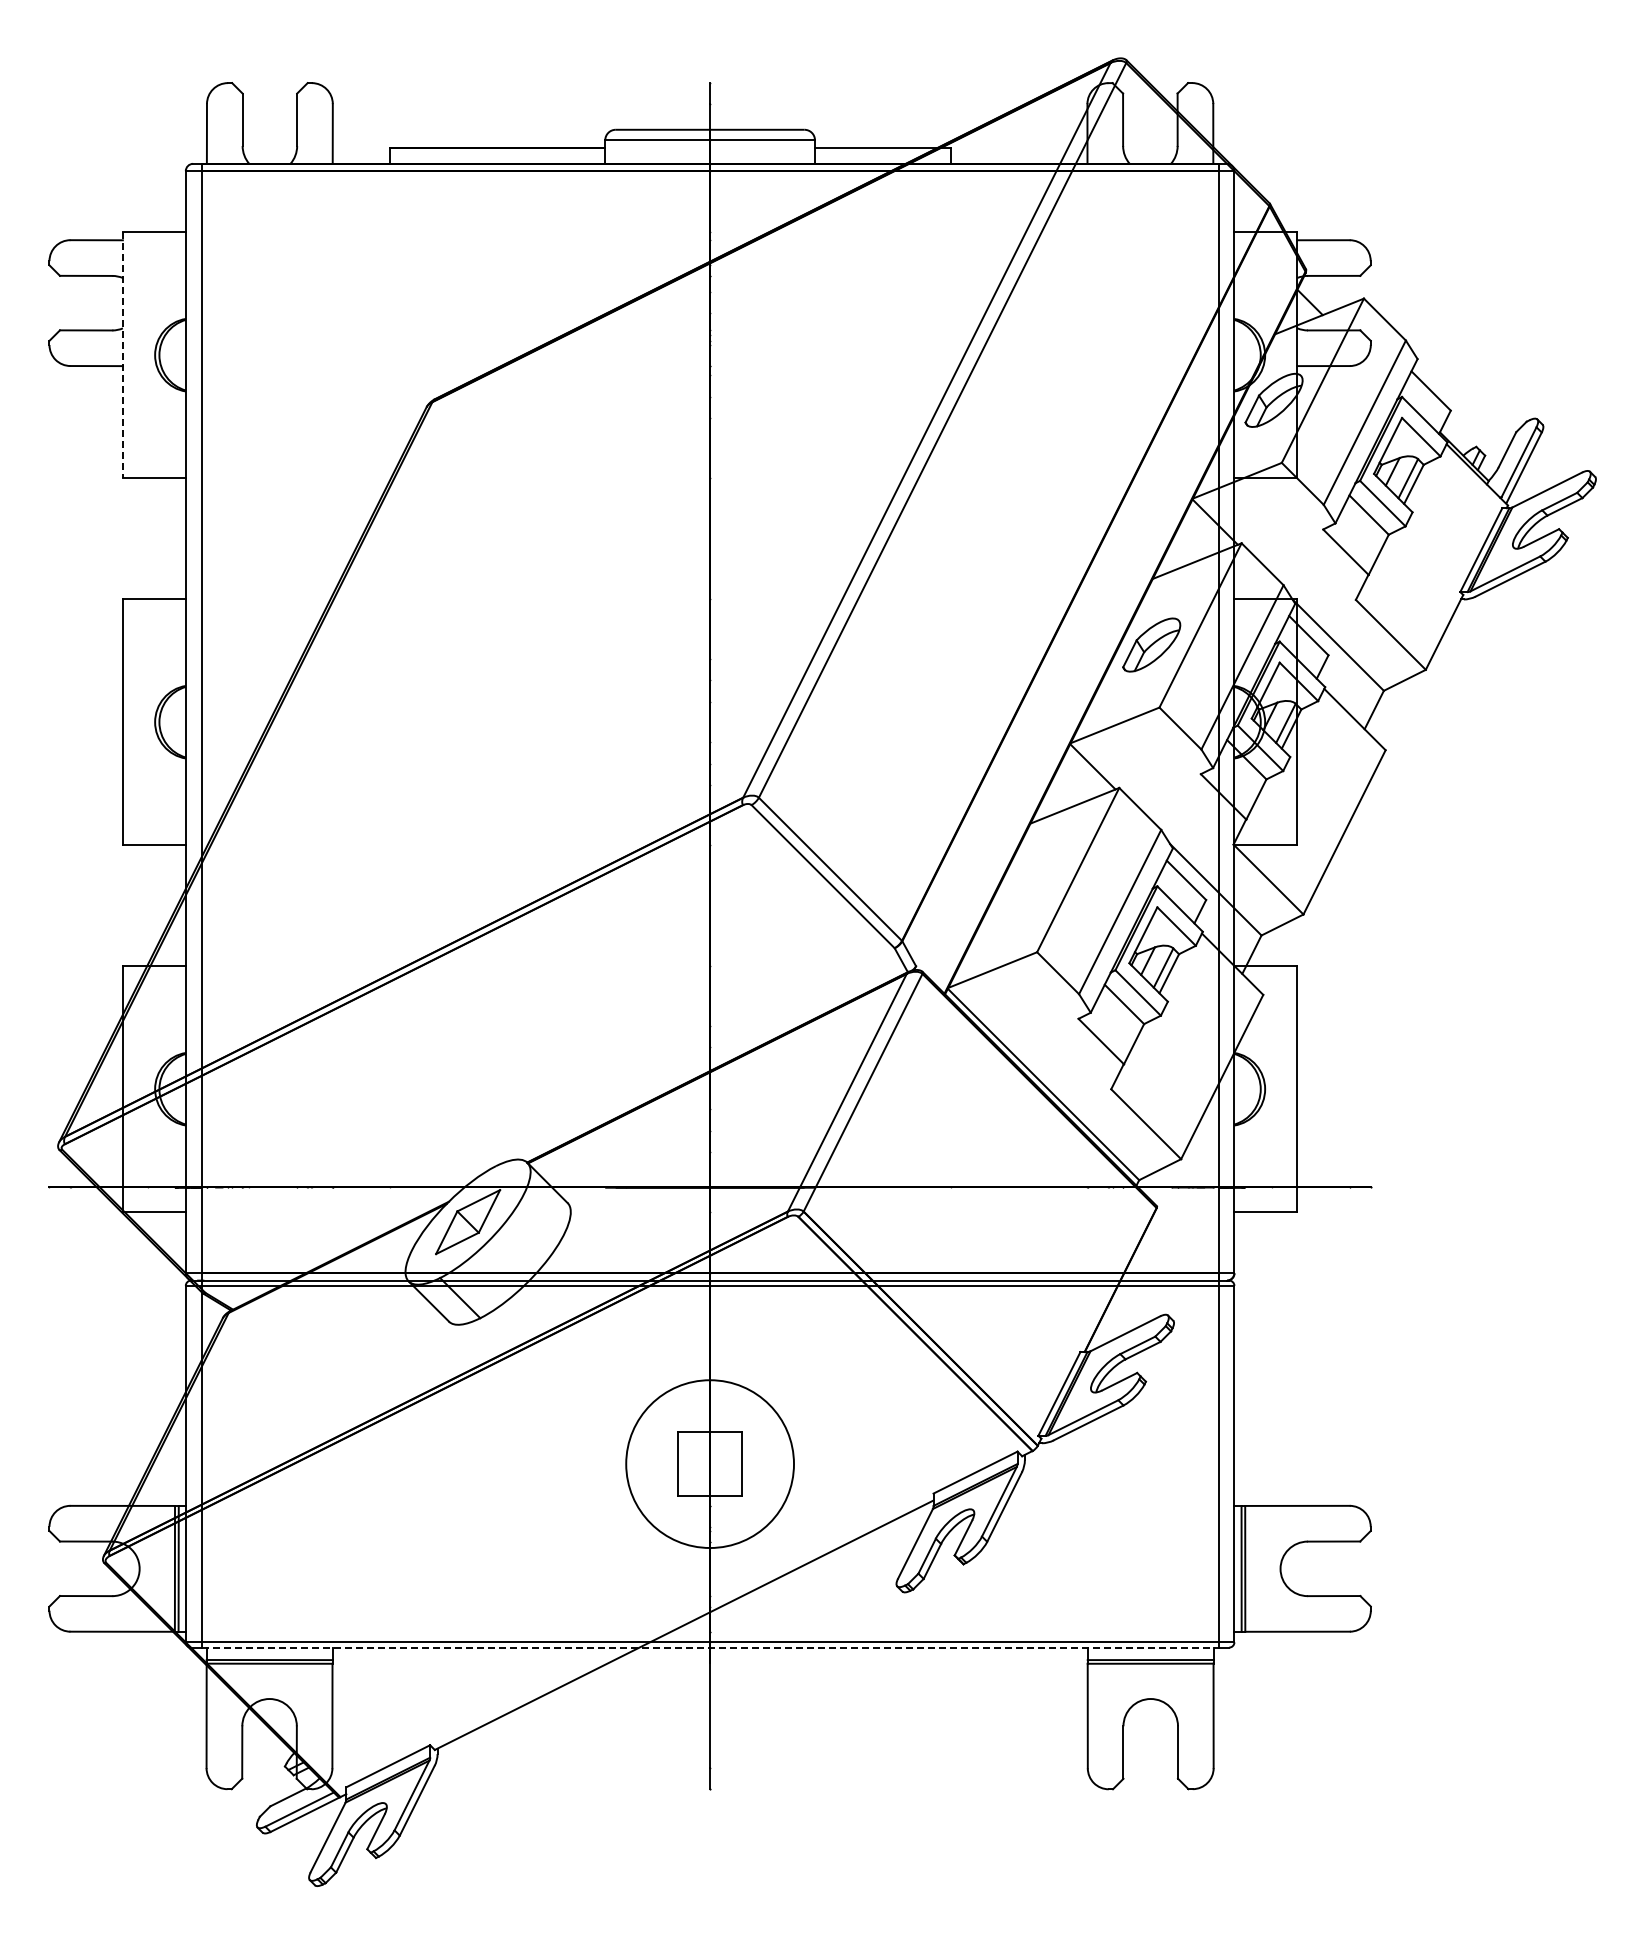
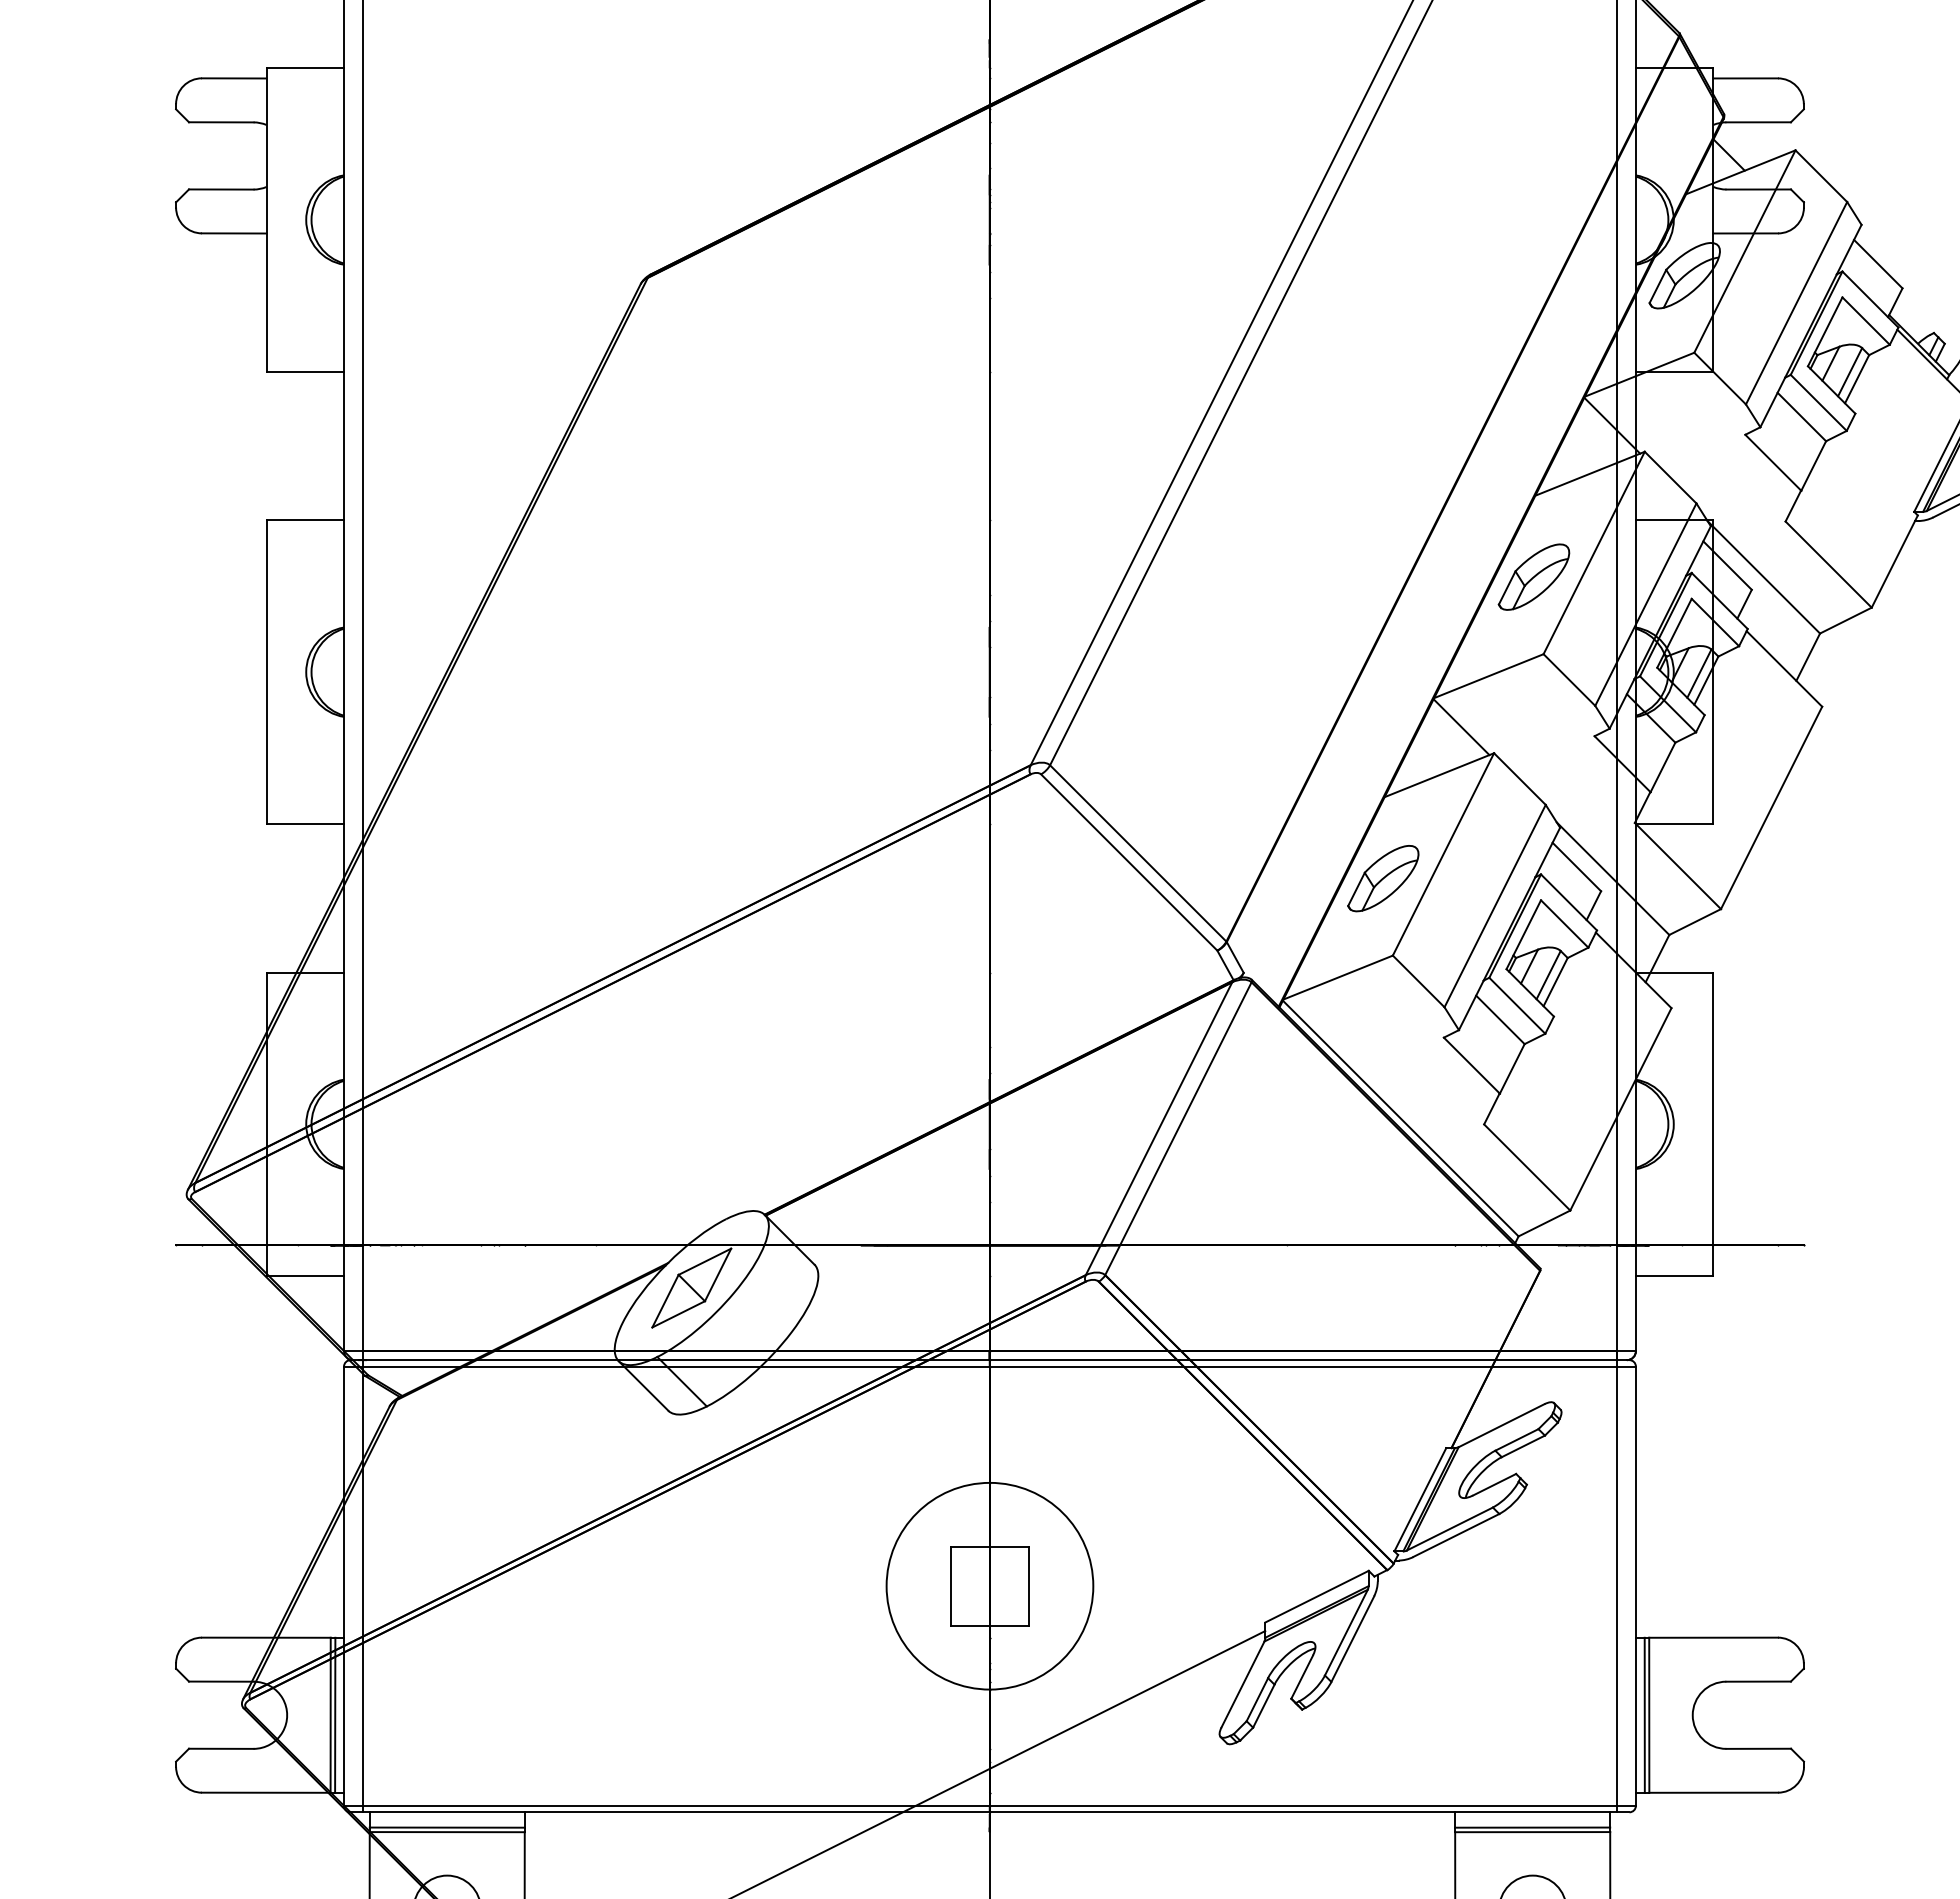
line: (122, 355) -> (266, 220), dashed -> solid
part: (1028, 889) -> (1382, 878), added
line: (710, 1647) -> (990, 1812), dashed -> solid

